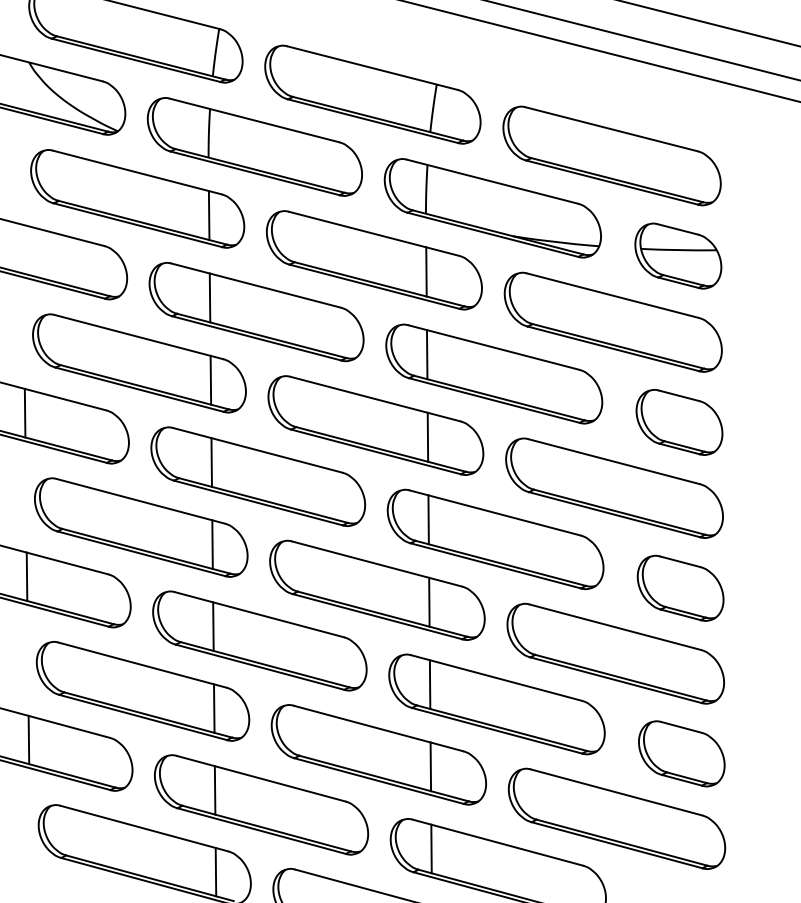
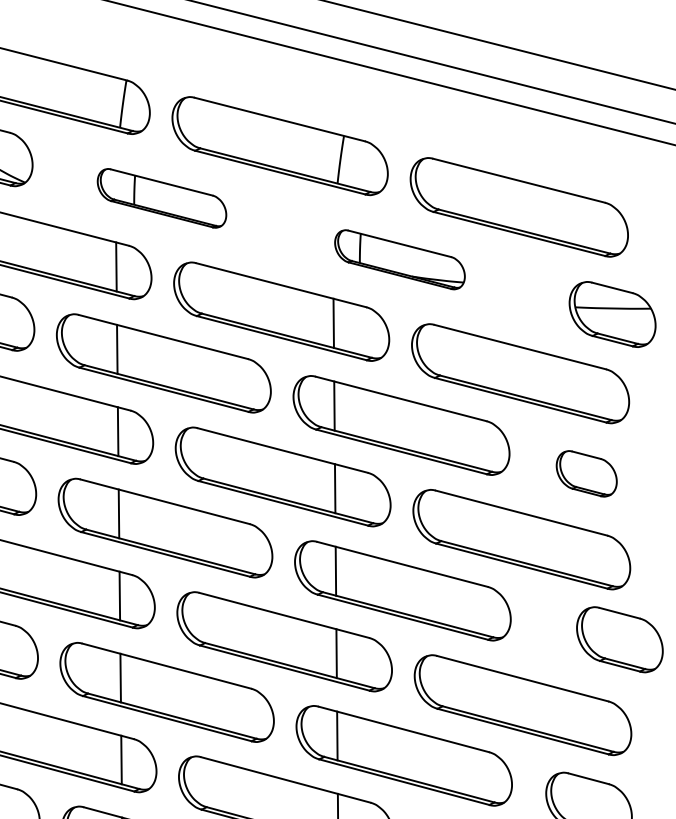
part: (254, 146) -> (161, 197), size x0.6
part: (492, 208) -> (399, 259), size x0.6
part: (678, 255) -> (612, 313), moved
part: (679, 422) -> (586, 473), size x0.7
part: (680, 587) -> (619, 638), moved

